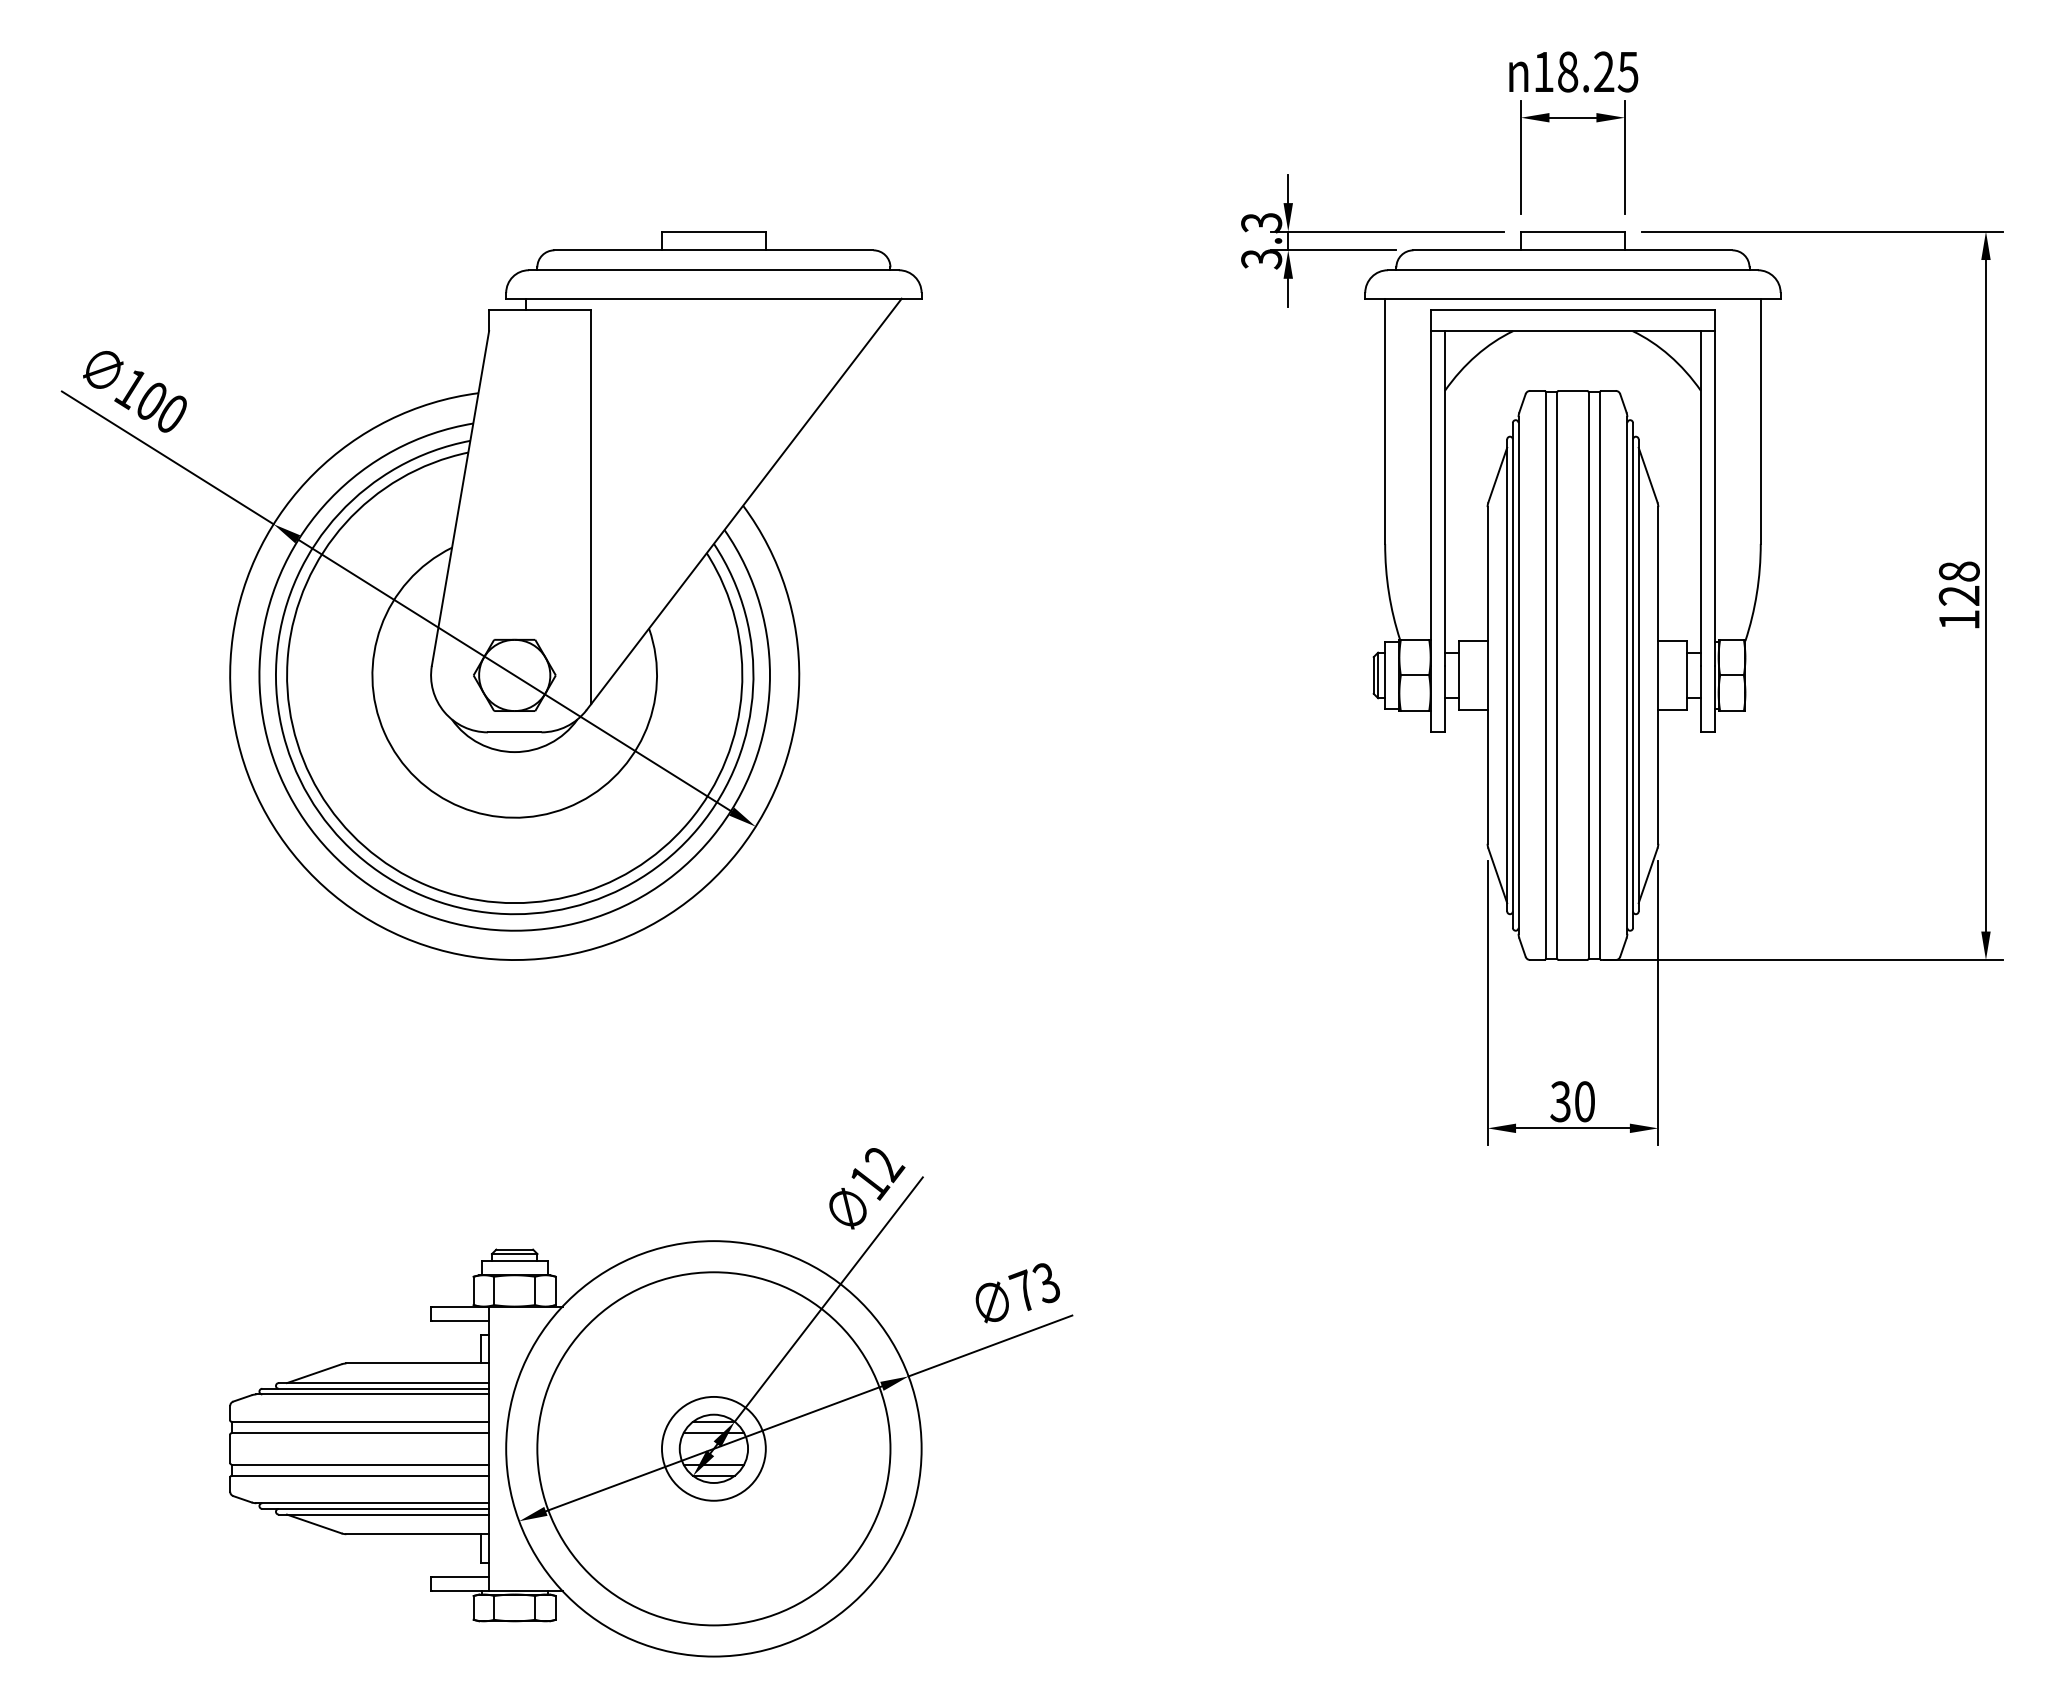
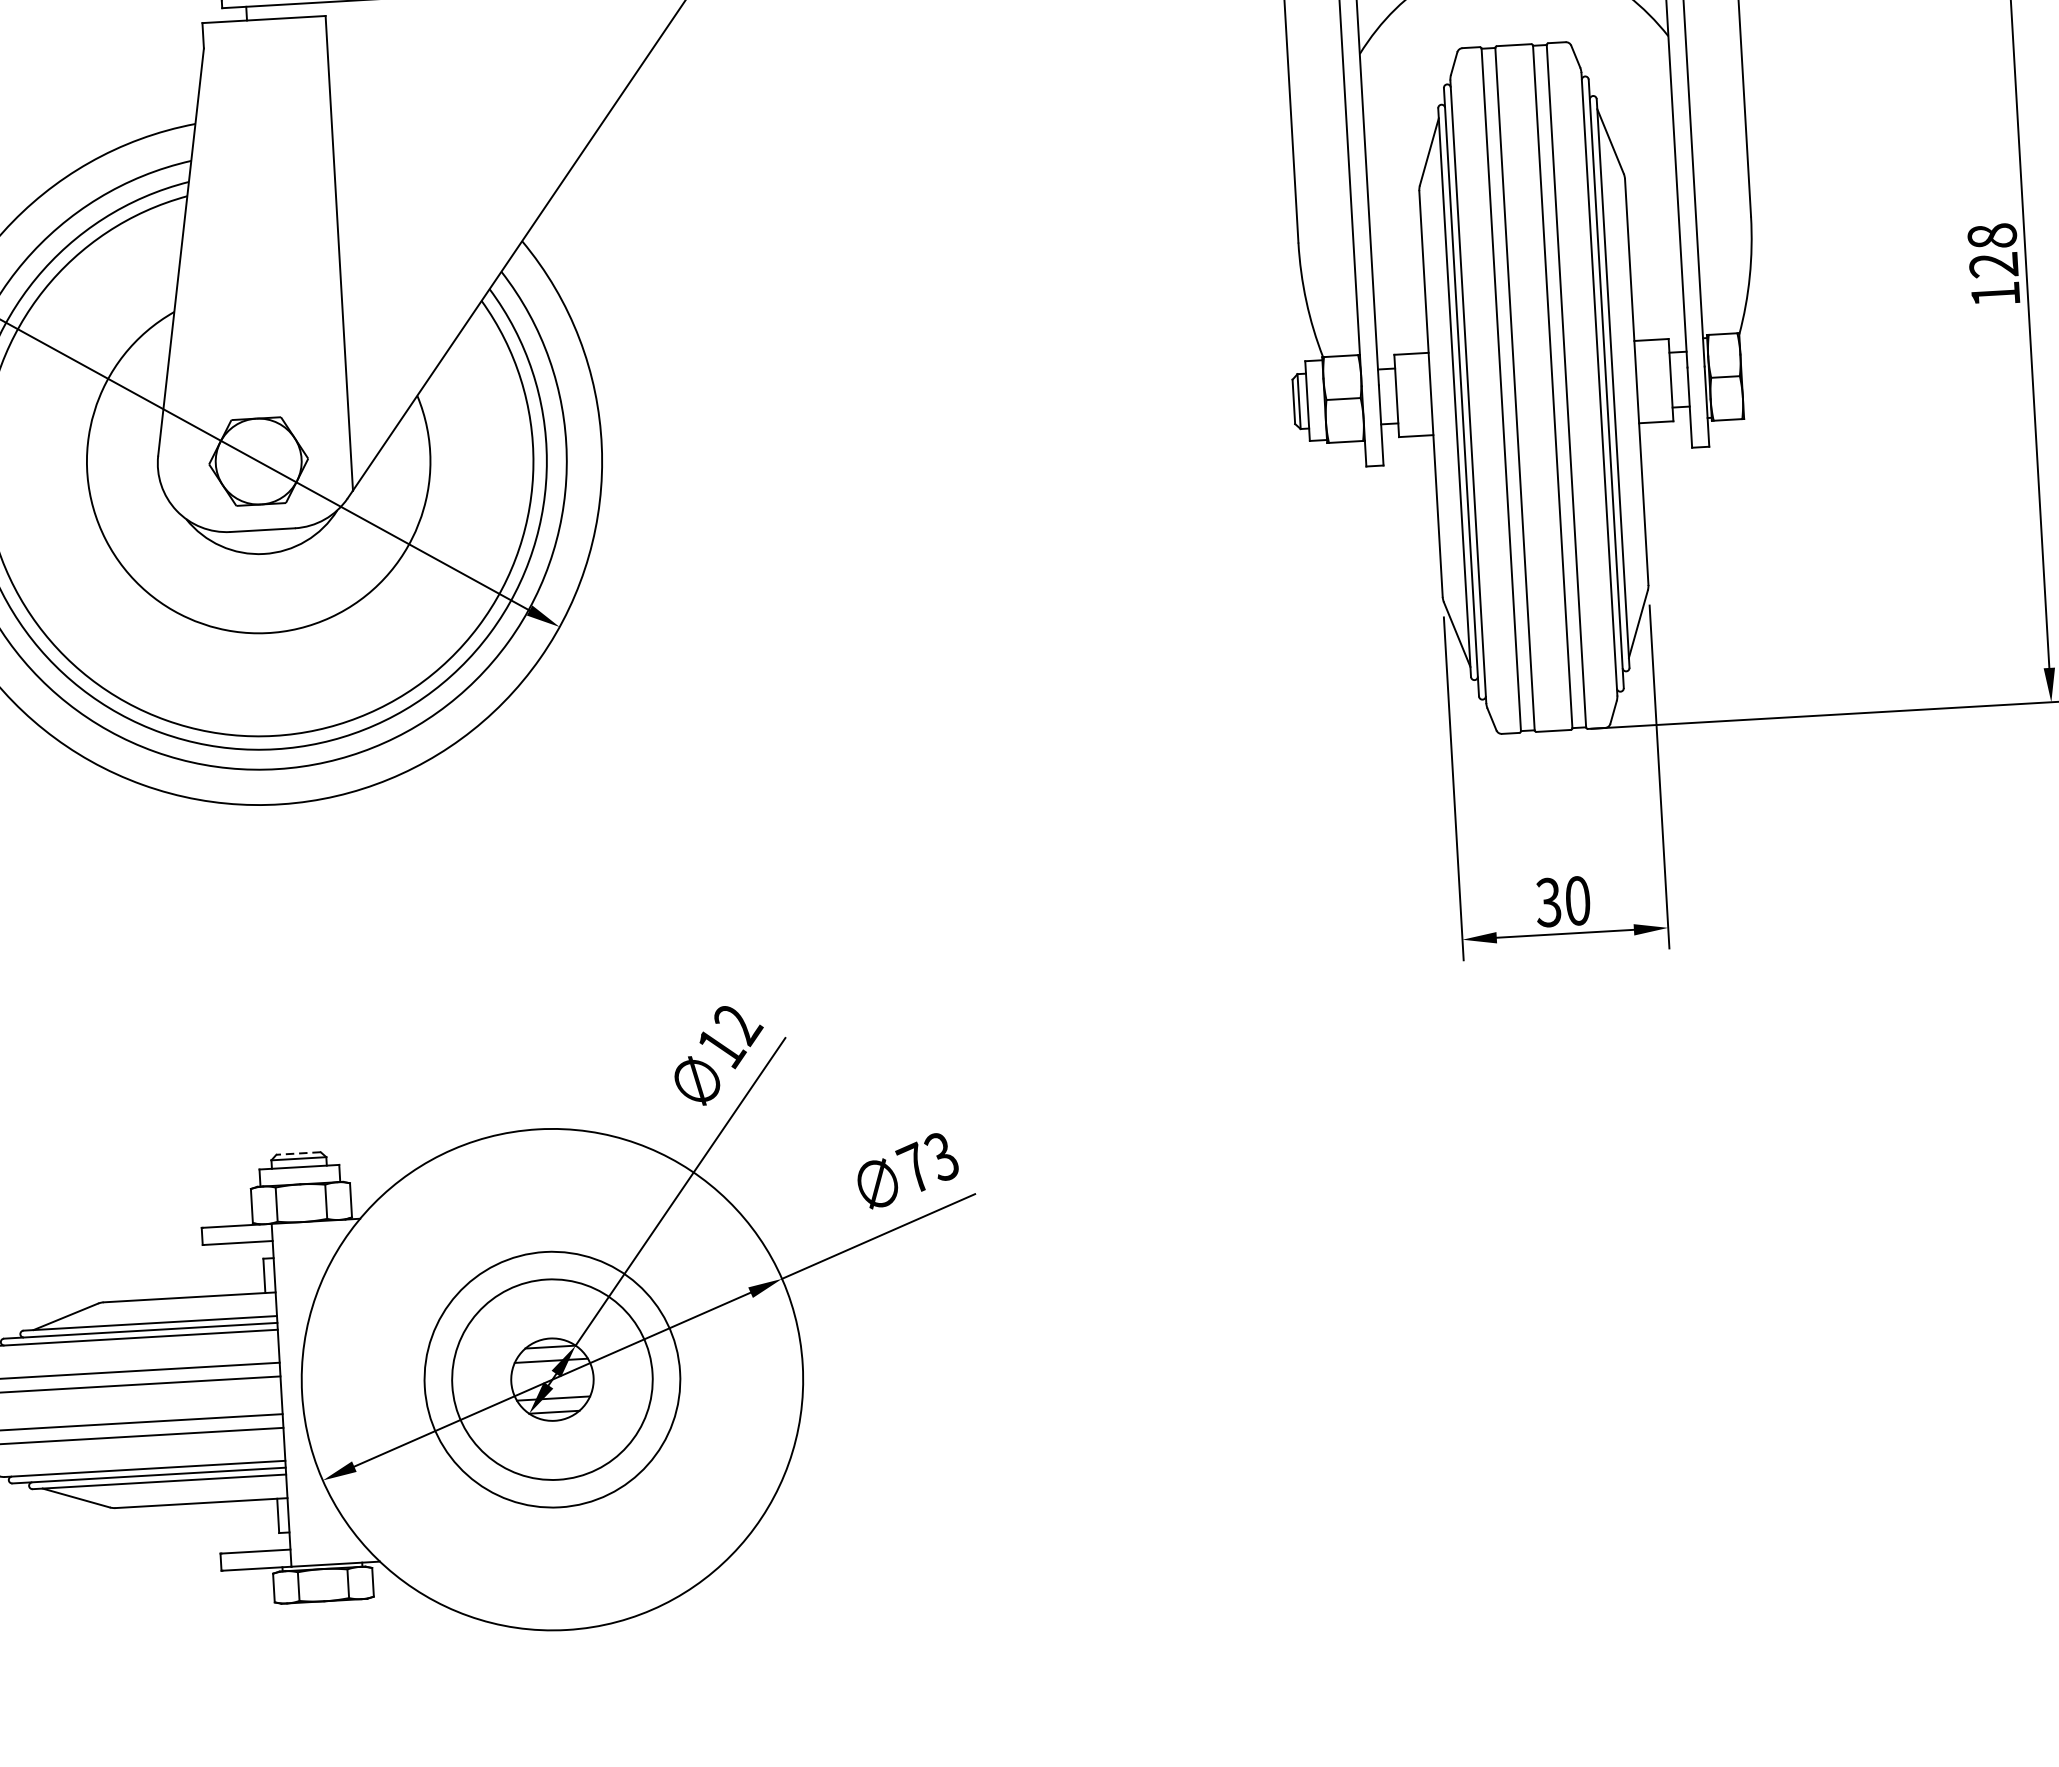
line: (514, 1249) -> (298, 1153), solid -> dashed
circle: (713, 1448) -> (551, 1379), size x0.6
circle: (713, 1448) -> (551, 1379), size x1.6

